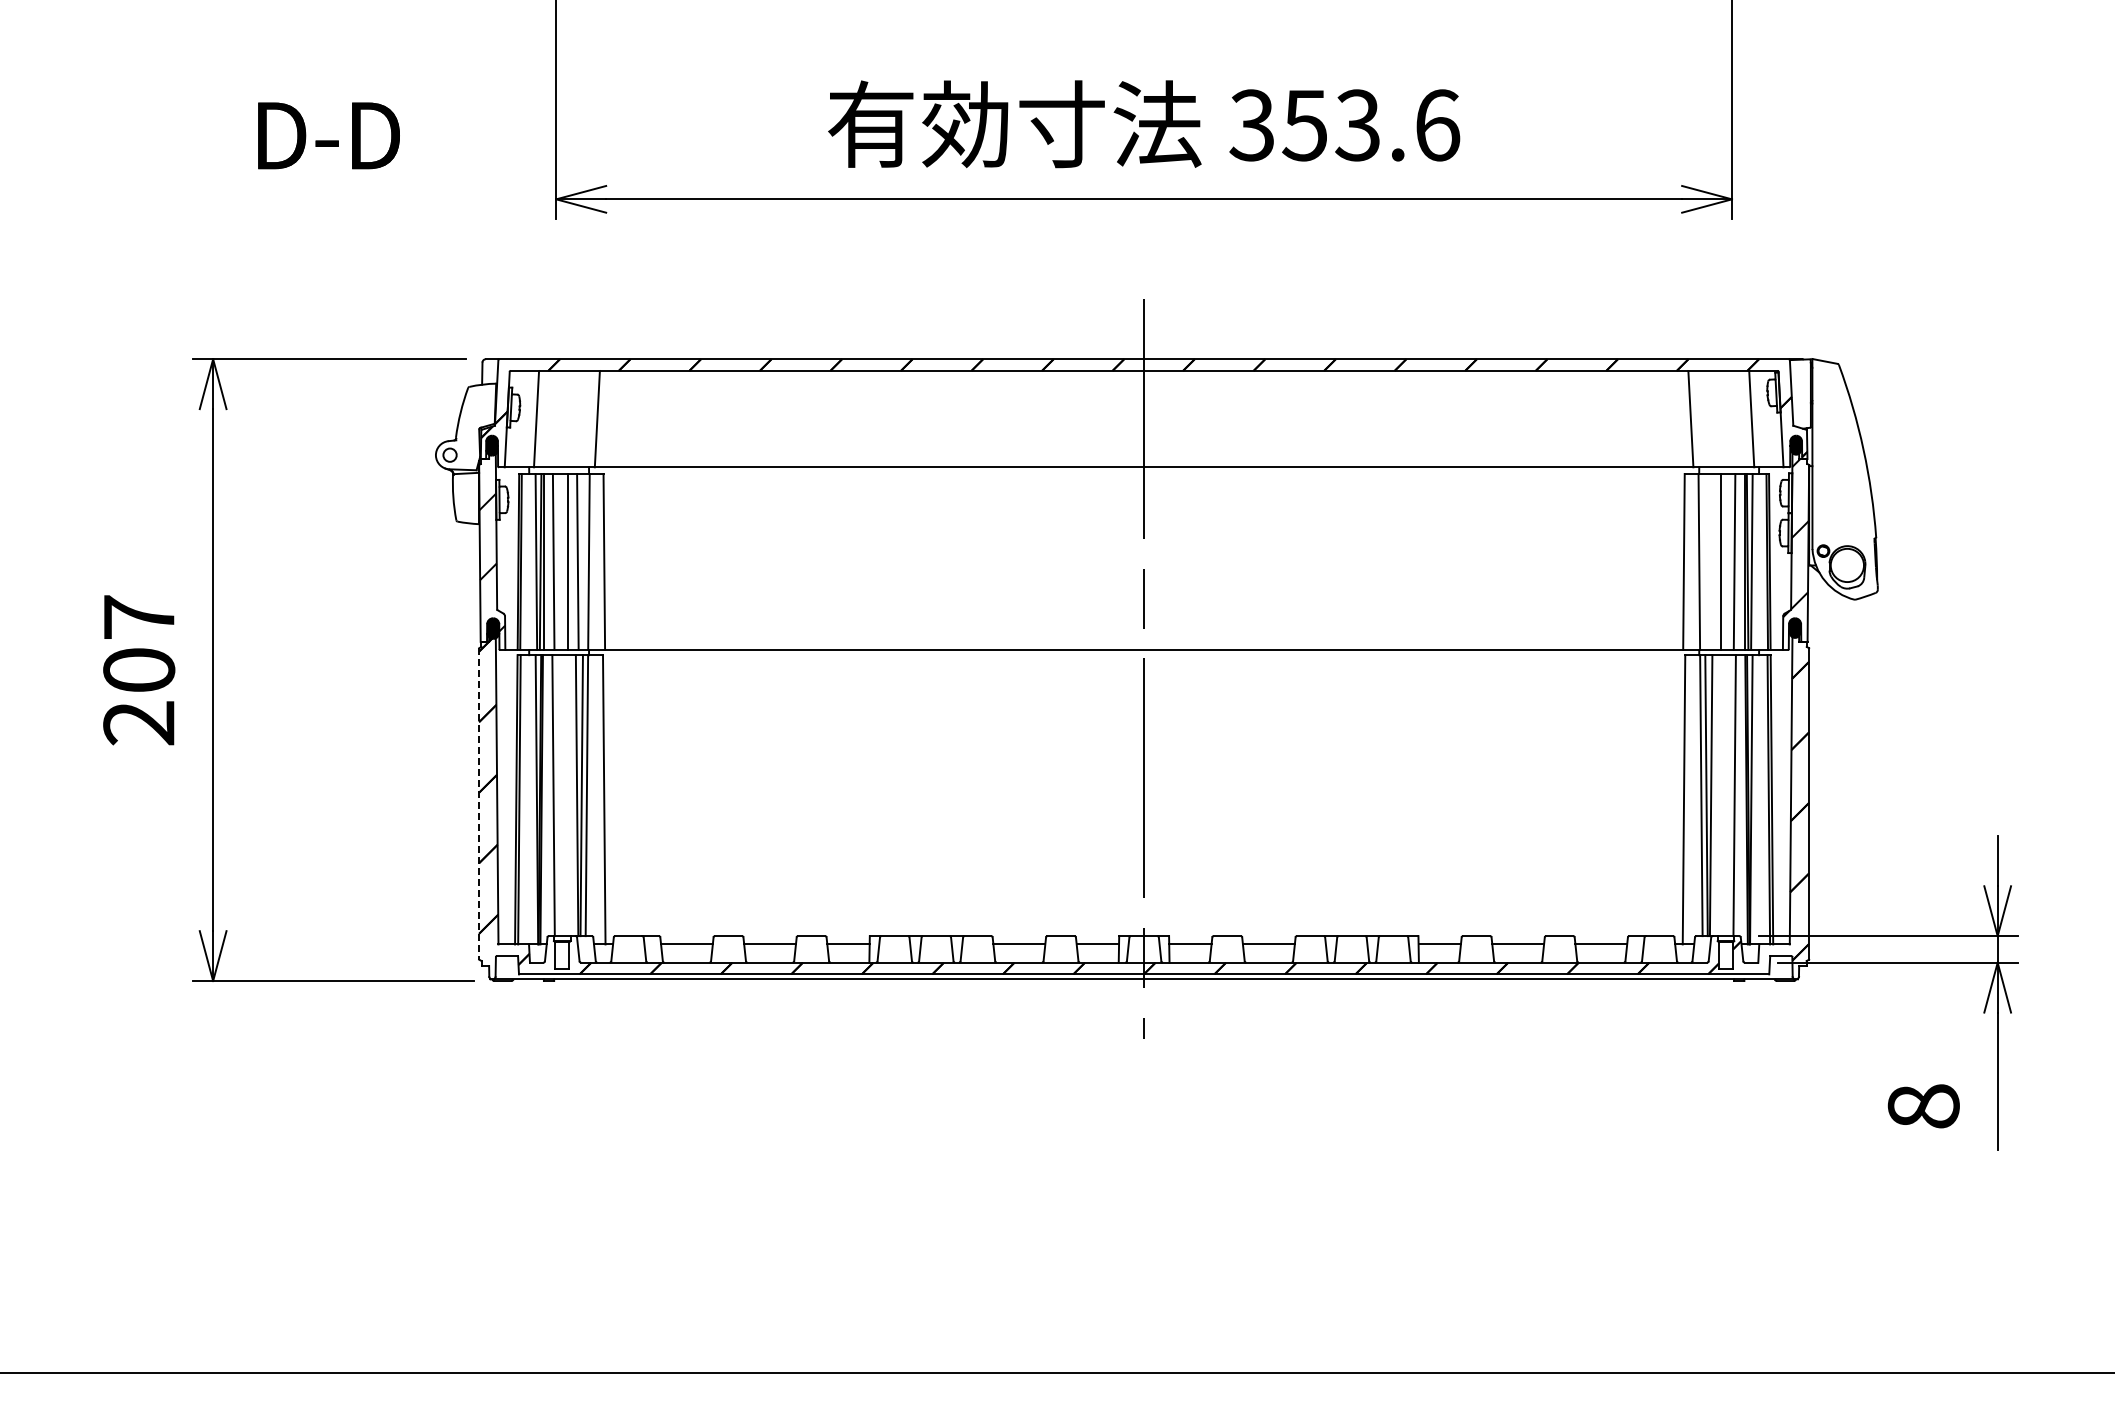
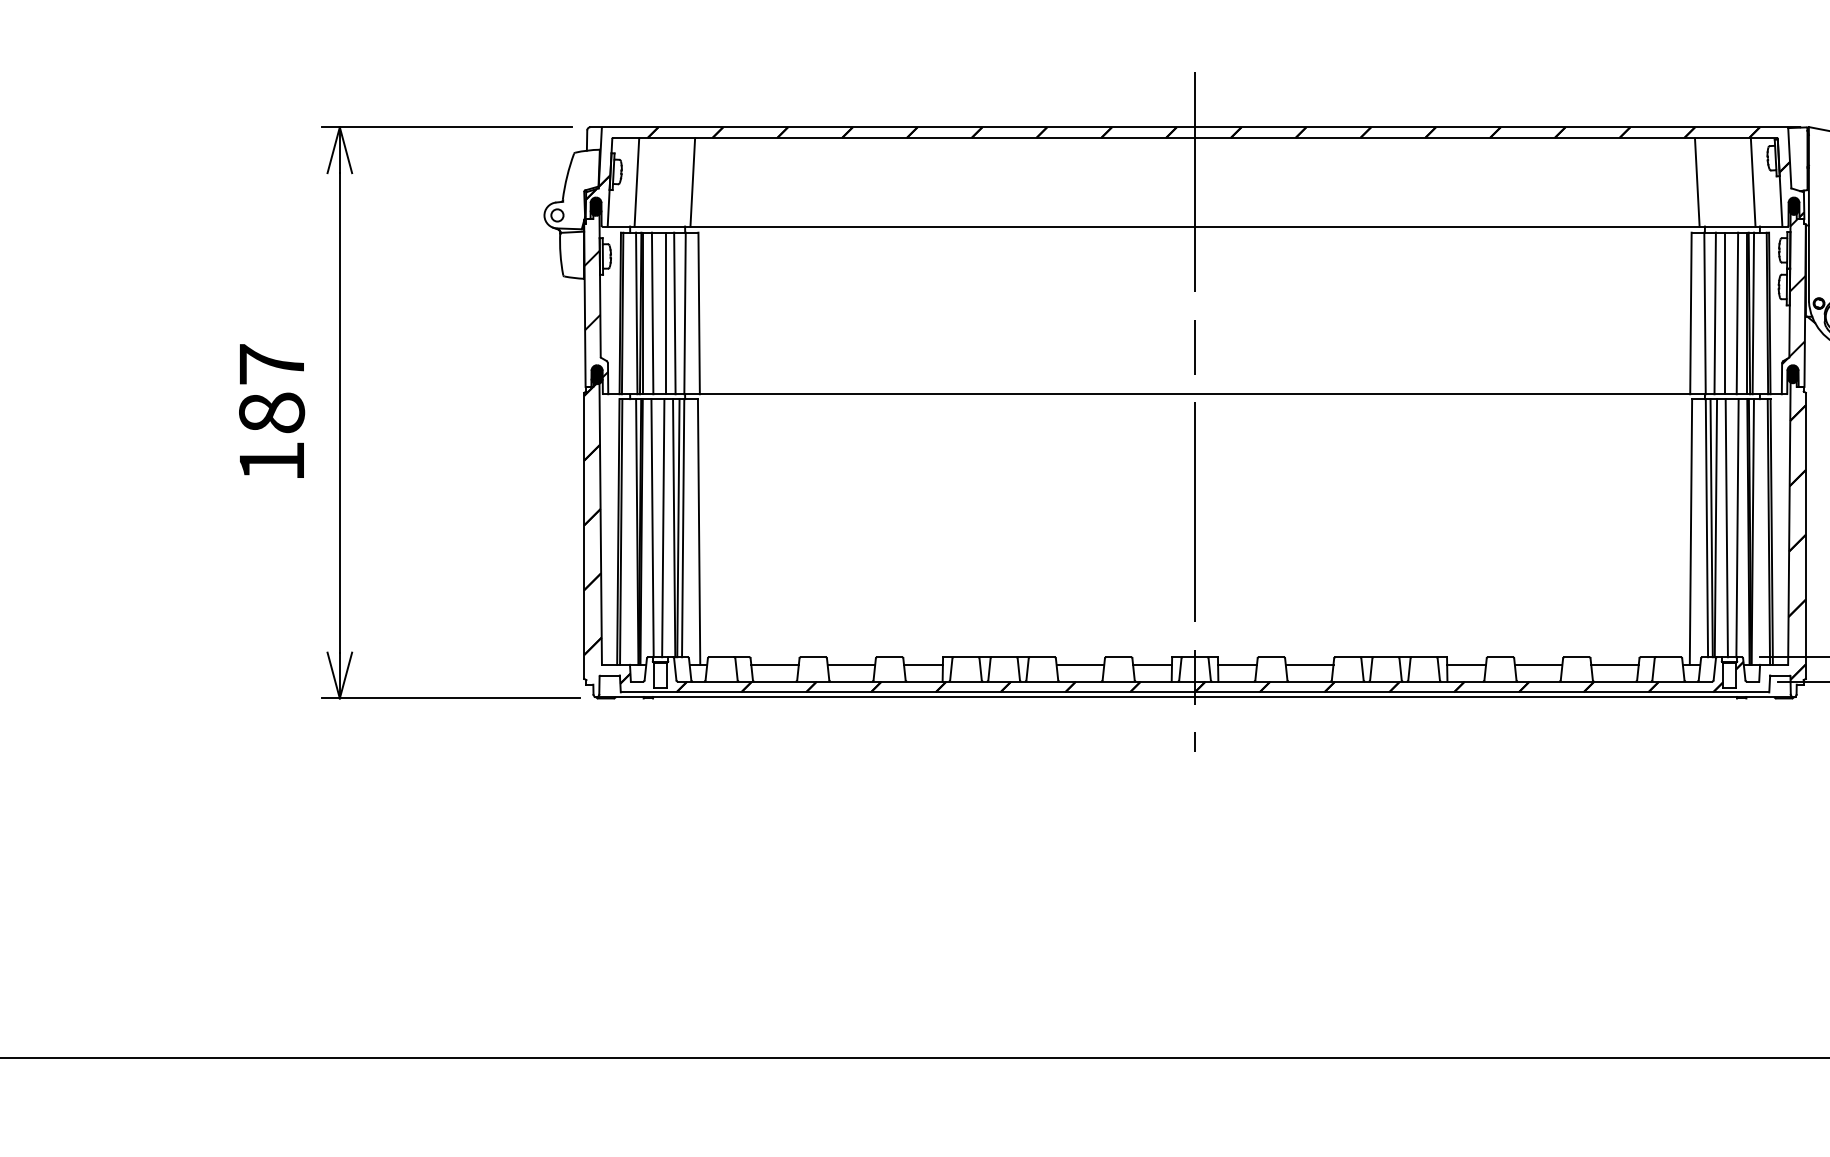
line: (1710, 561) -> (1715, 313), added
text: (139, 696) -> (272, 437), 207 -> 187
line: (565, 795) -> (663, 528), added
line: (1722, 795) -> (1726, 528), added
line: (479, 803) -> (584, 535), dashed -> solid

